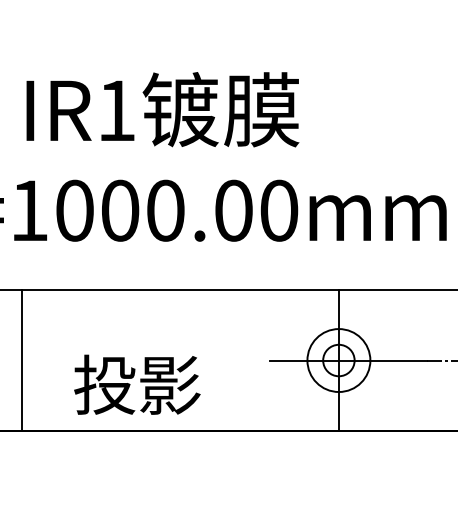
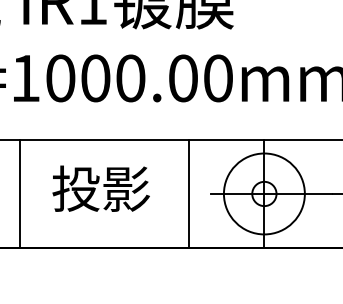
line: (240, 360) -> (188, 193), added
circle: (338, 360) -> (264, 193), size x1.67
text: (137, 384) -> (101, 188), moved

